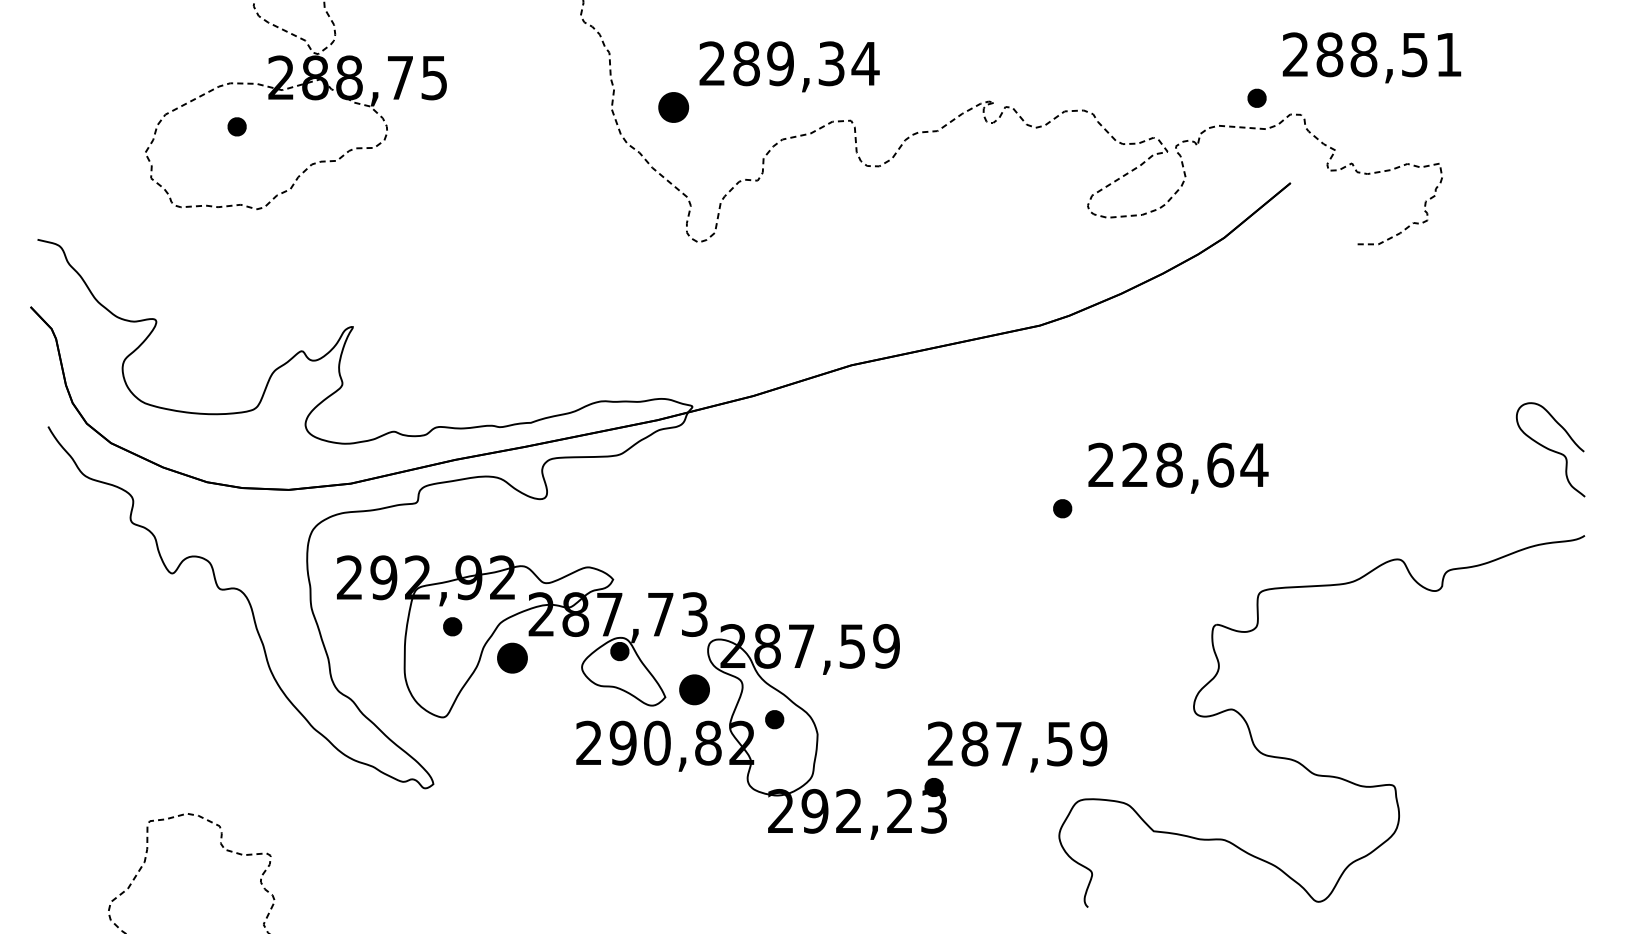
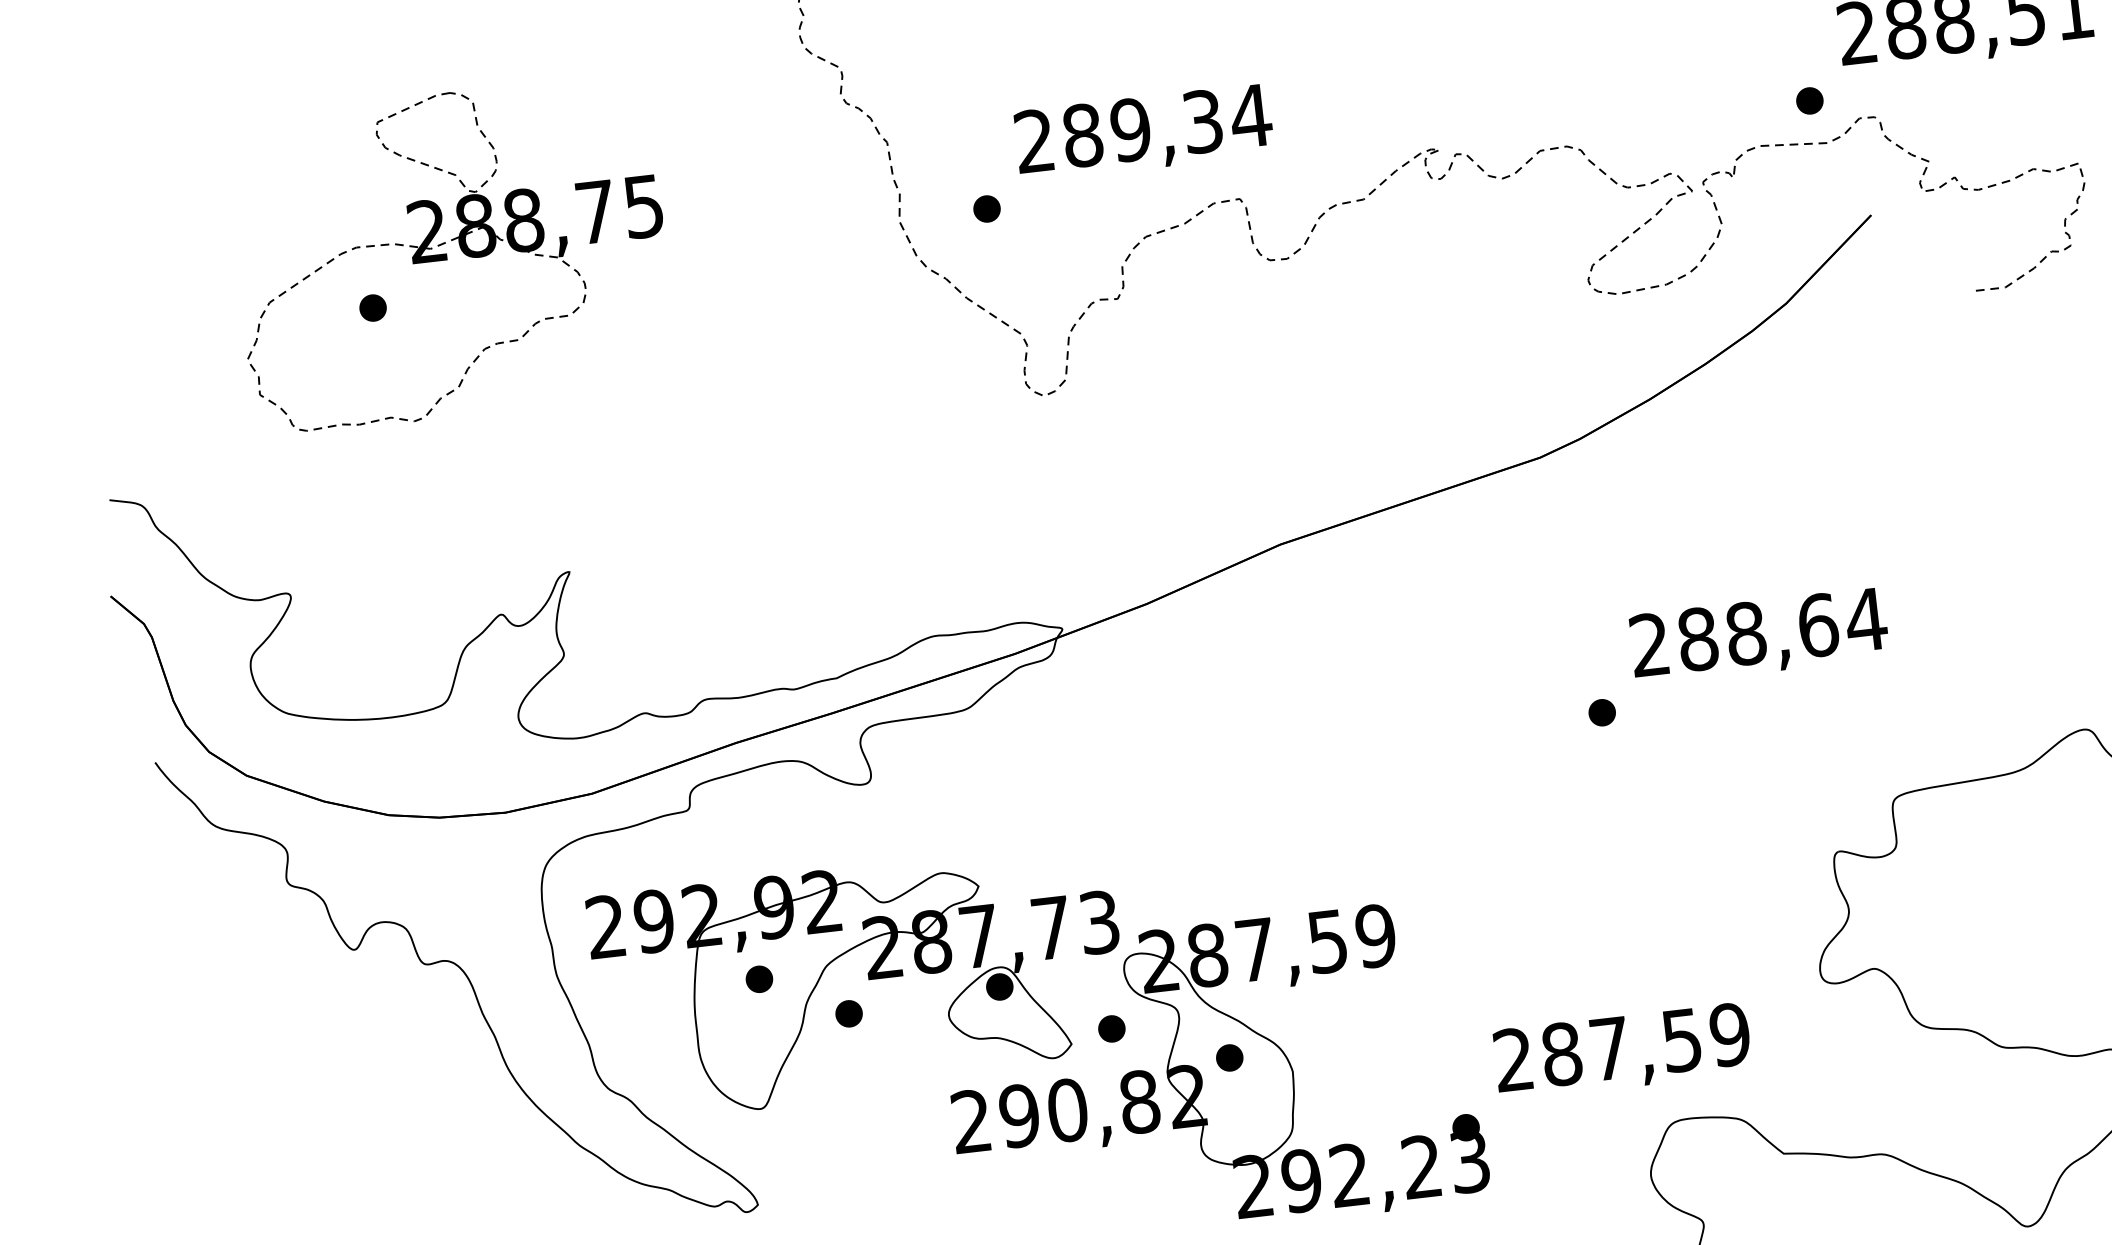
part: (673, 106) -> (986, 207), size x0.62
text: (1135, 464) -> (1697, 638), 228,64 -> 288,64
part: (512, 657) -> (849, 1012), size x0.62
part: (694, 689) -> (1111, 1028), size x0.62
text: (1017, 746) -> (1622, 1050), moved

